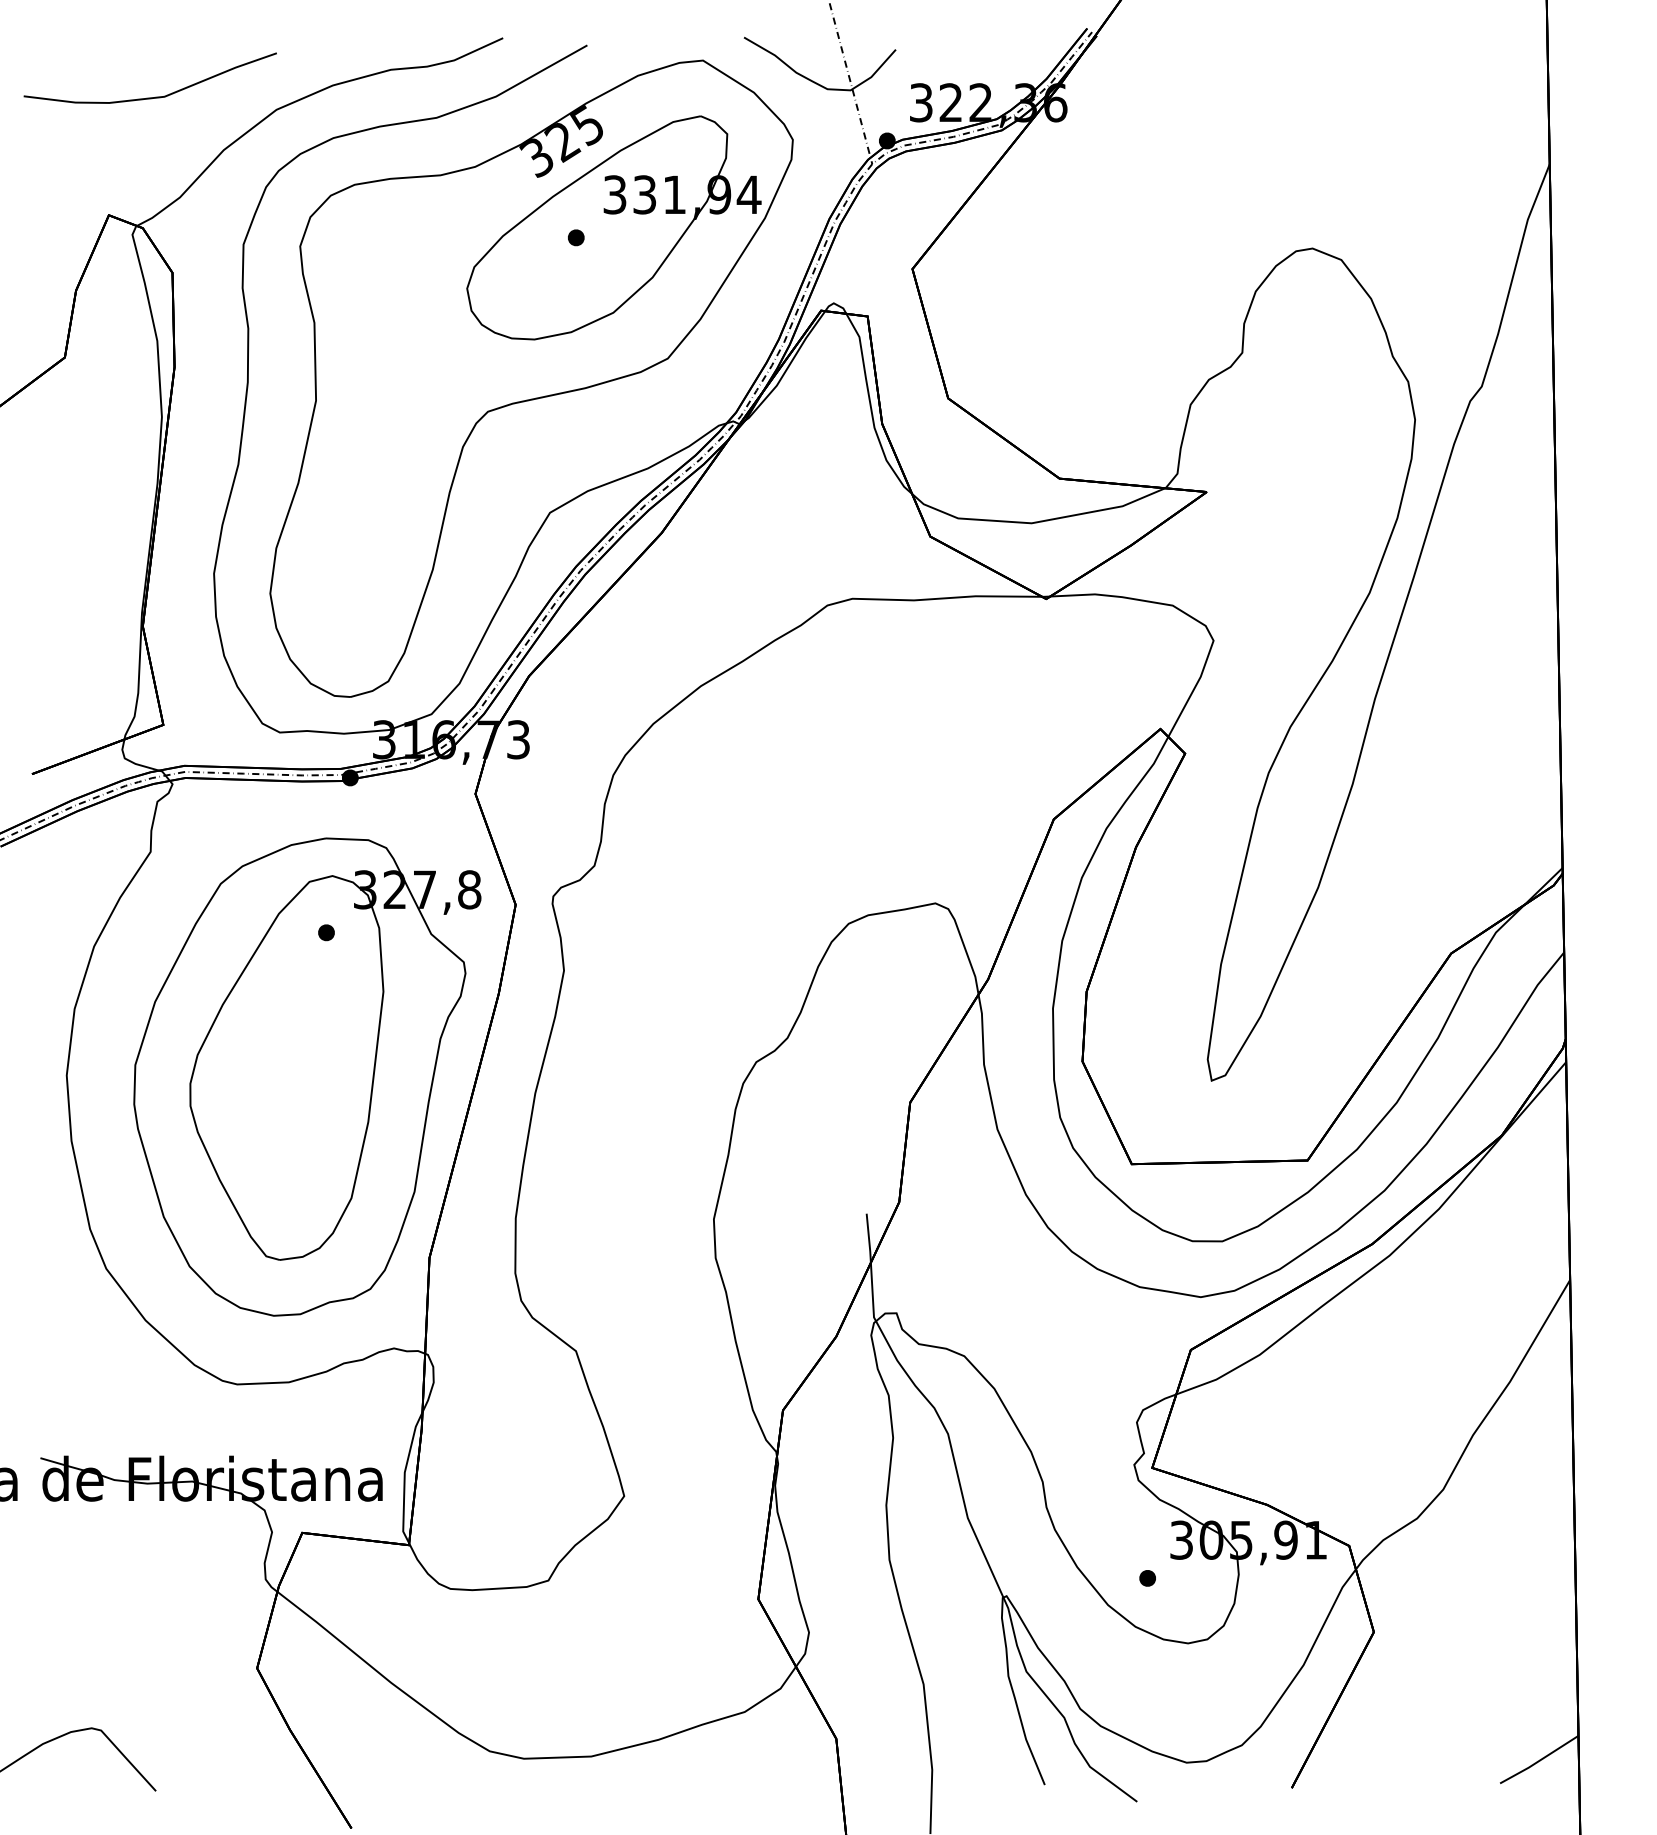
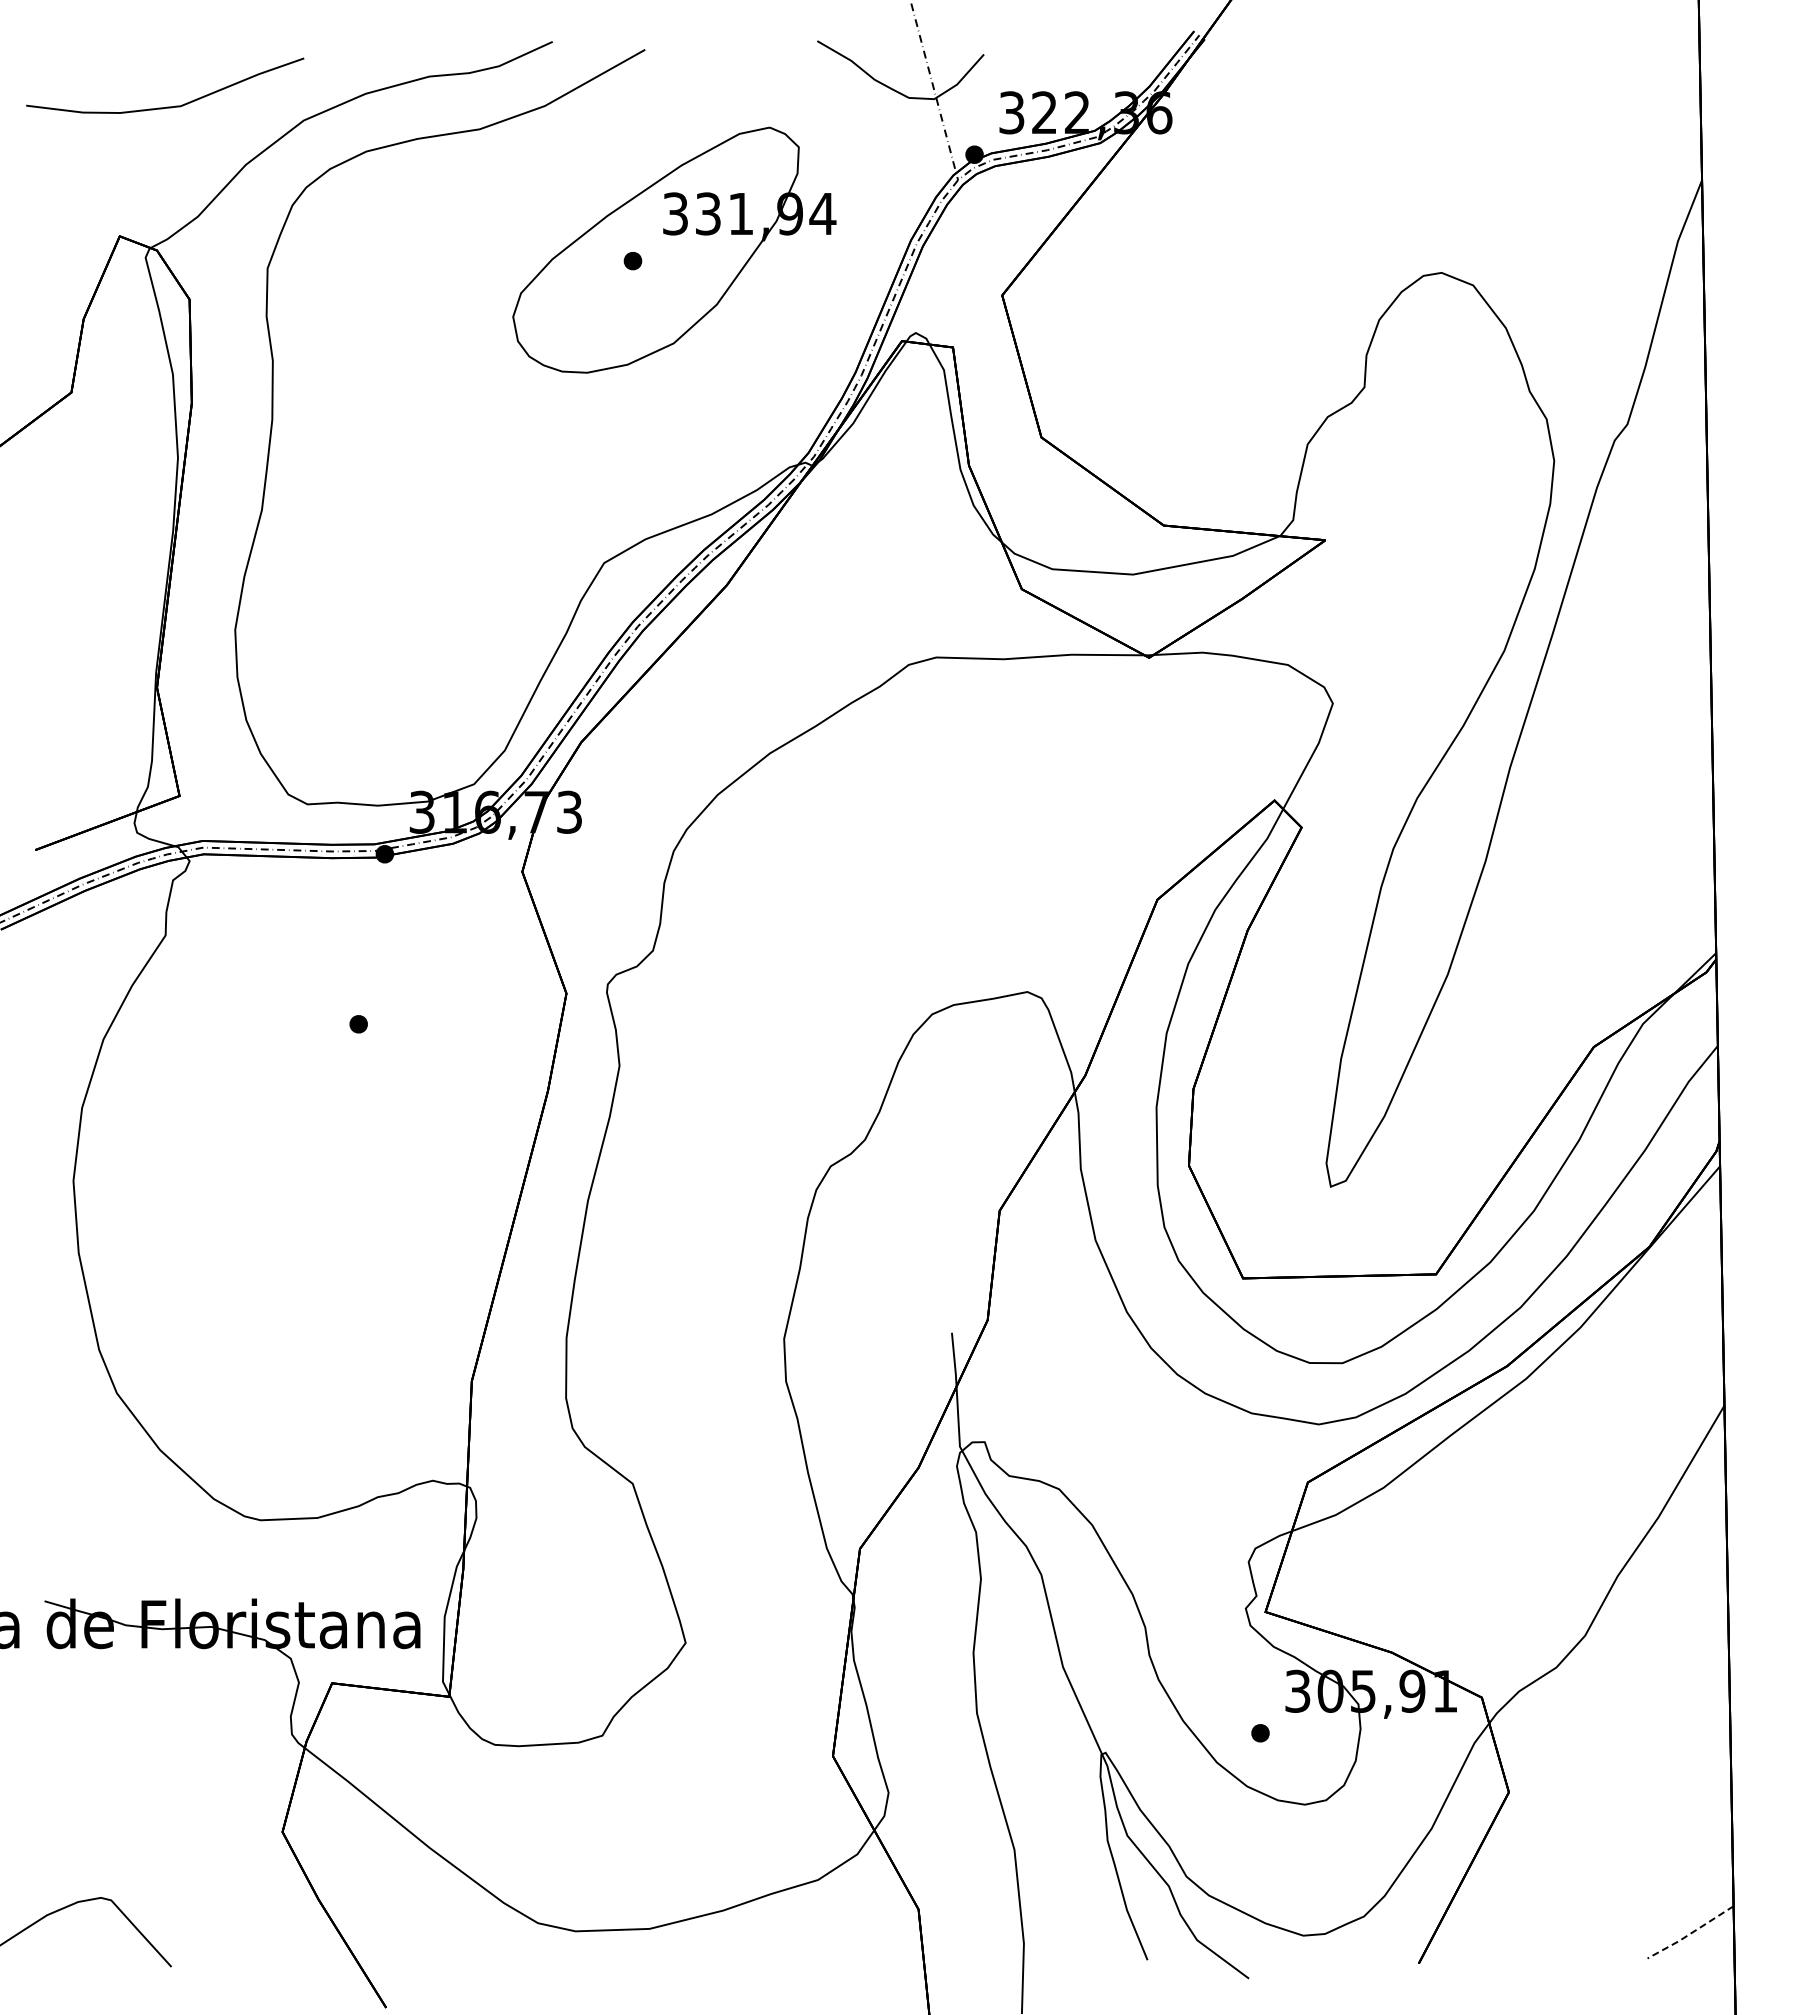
part: (531, 378) -> (583, 415), removed
part: (307, 1076) -> (337, 1182), removed
line: (1539, 1760) -> (1690, 1933), solid -> dashed

